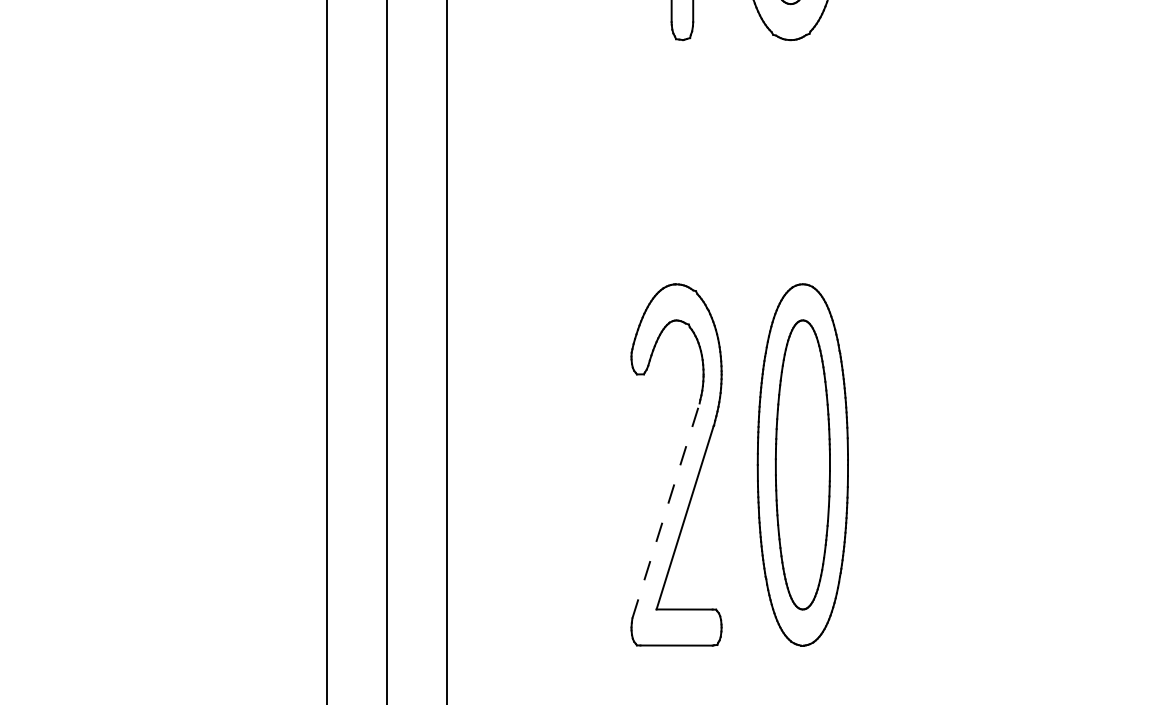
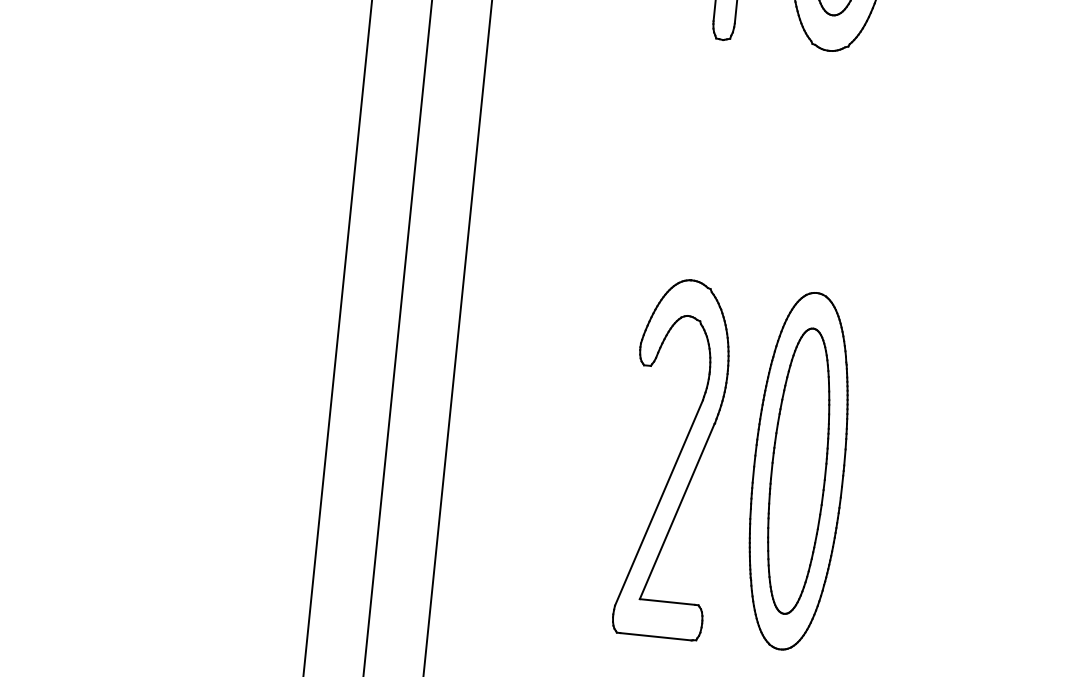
line: (666, 511) -> (659, 503), dashed -> solid

